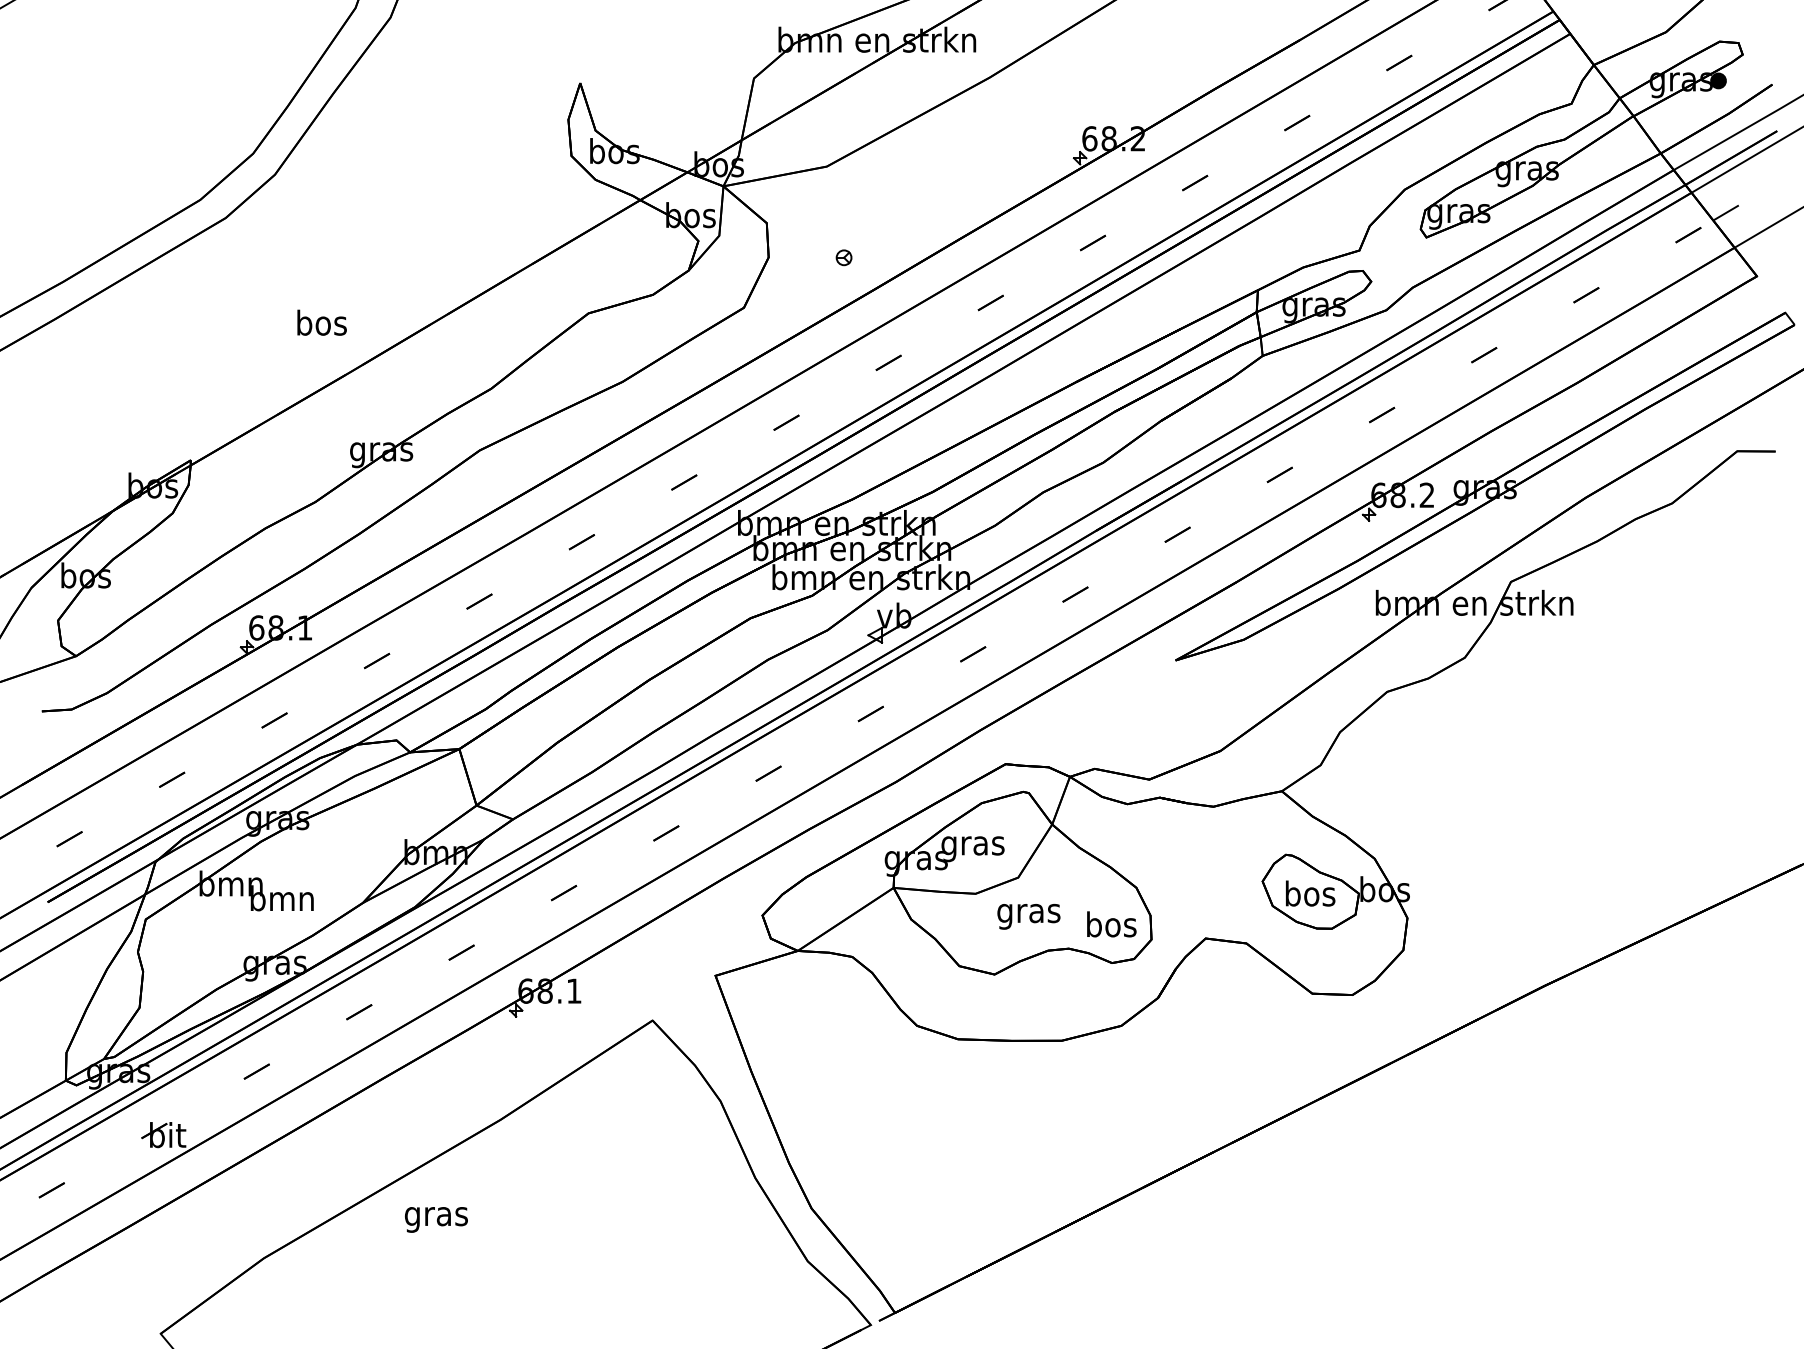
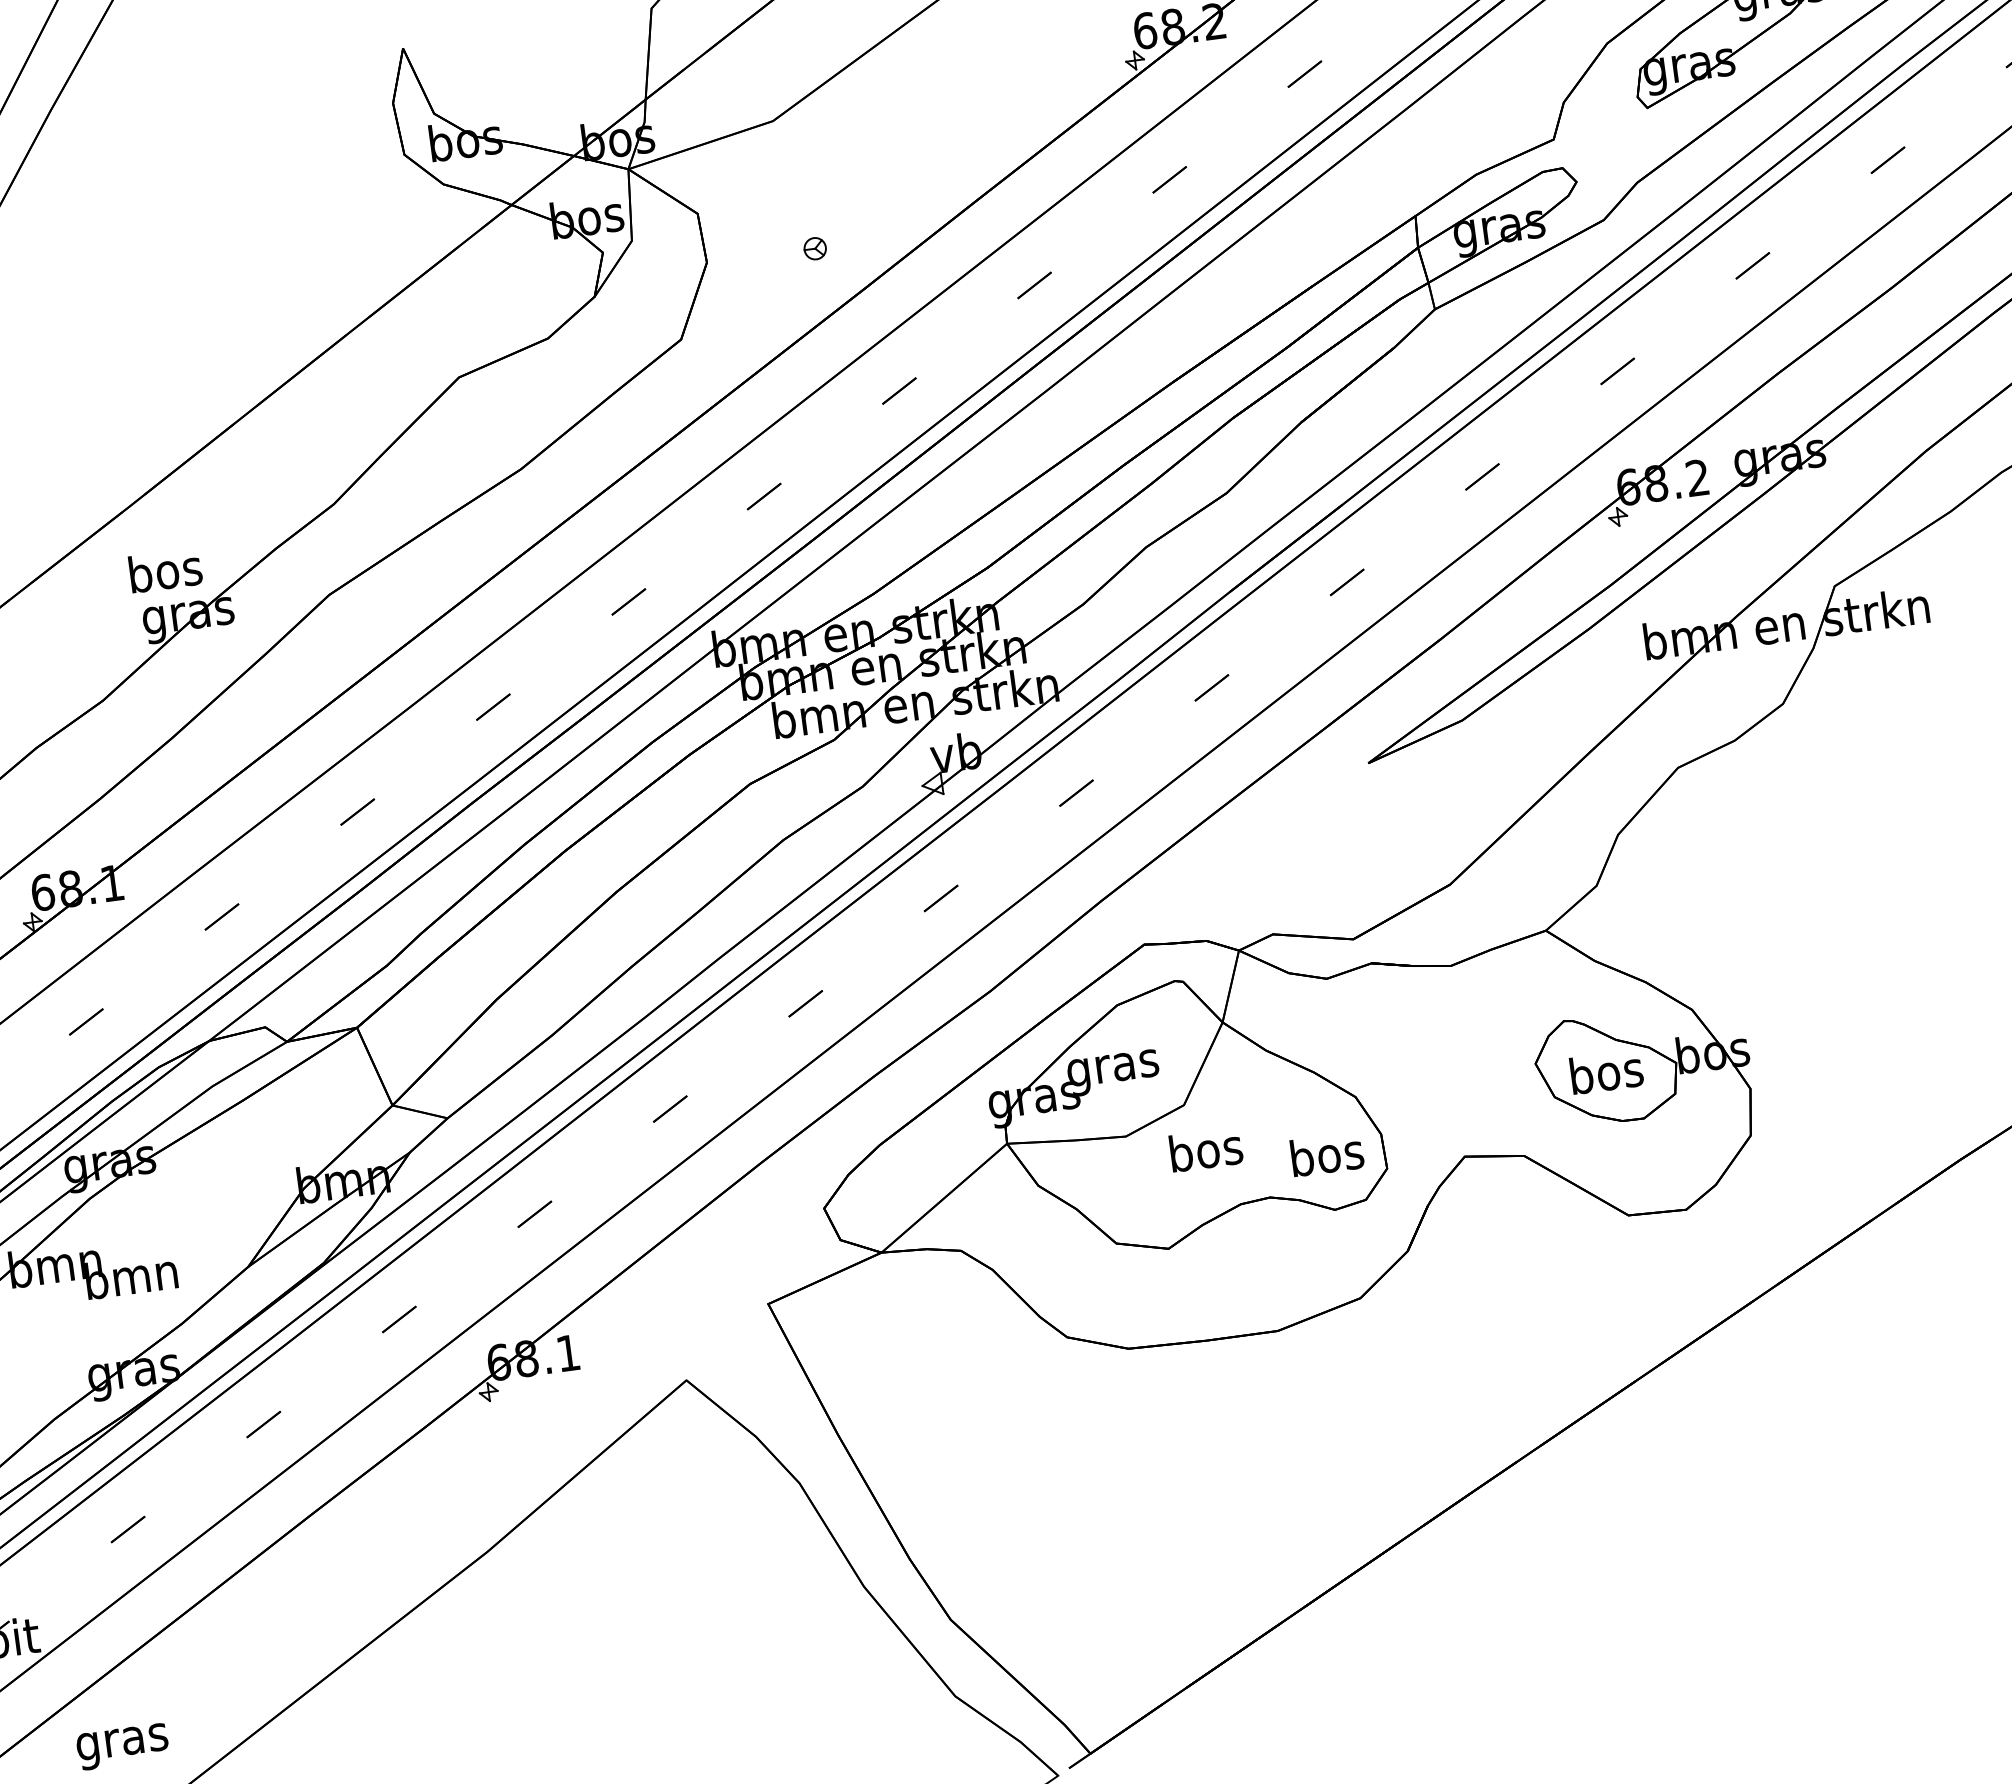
text: (321, 322) -> (164, 570), moved
text: (1028, 913) -> (1205, 1154), gras -> bos
text: (436, 1219) -> (122, 1746), moved

